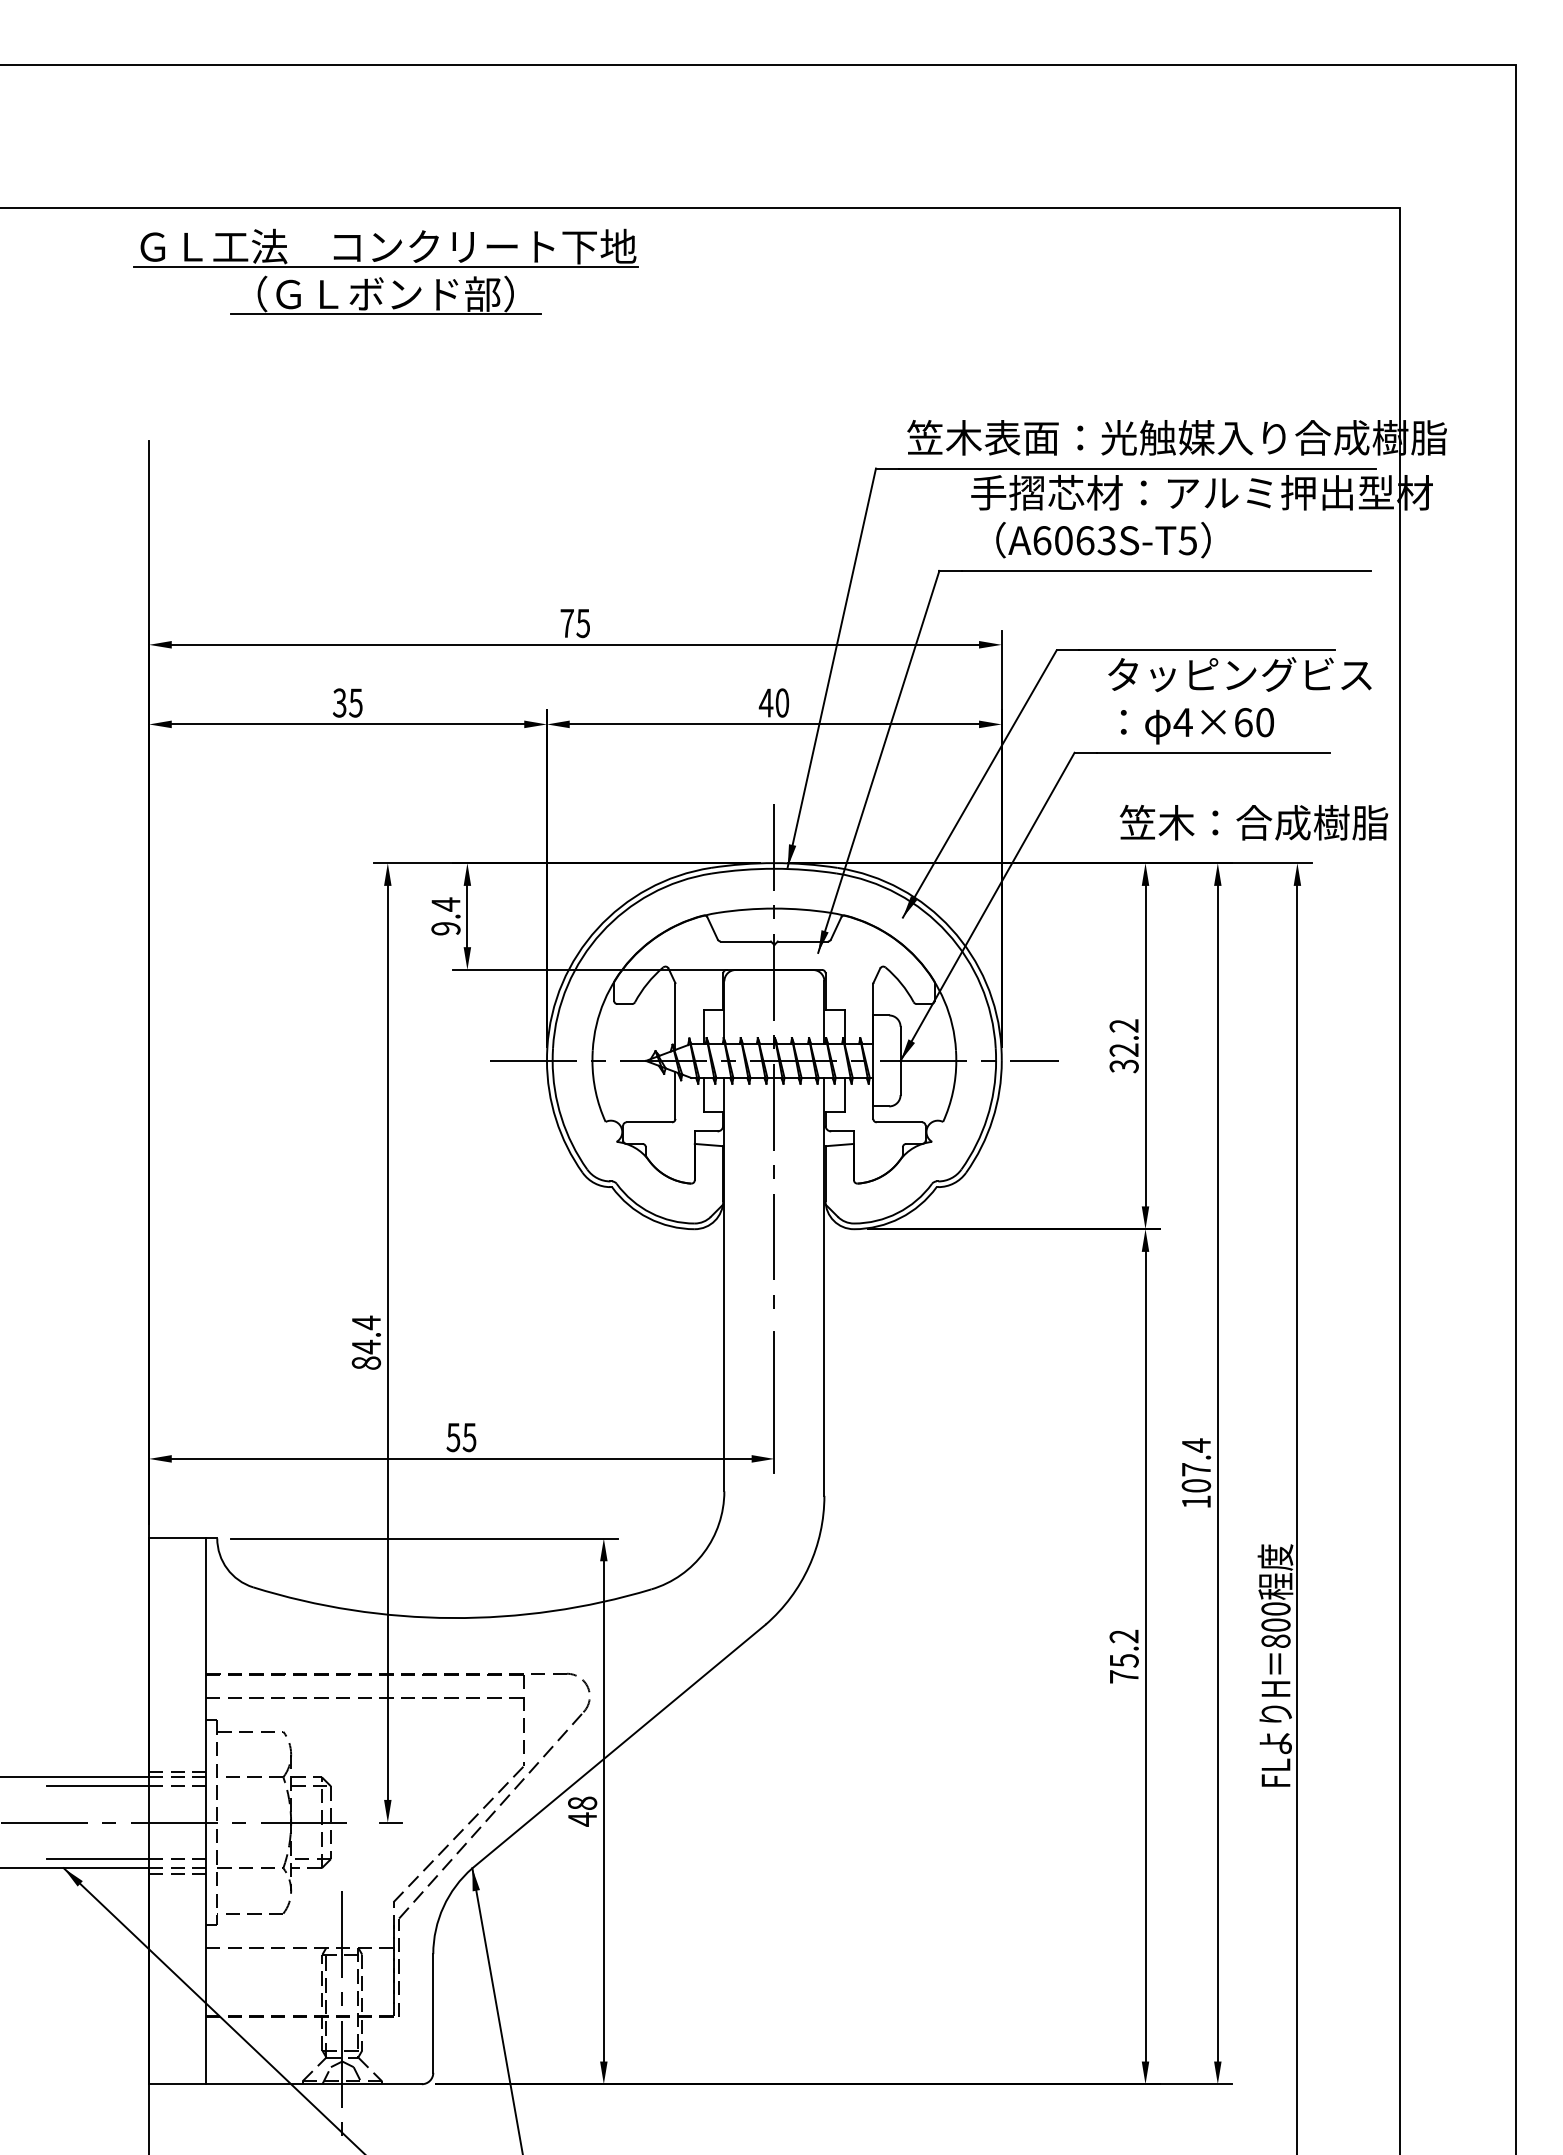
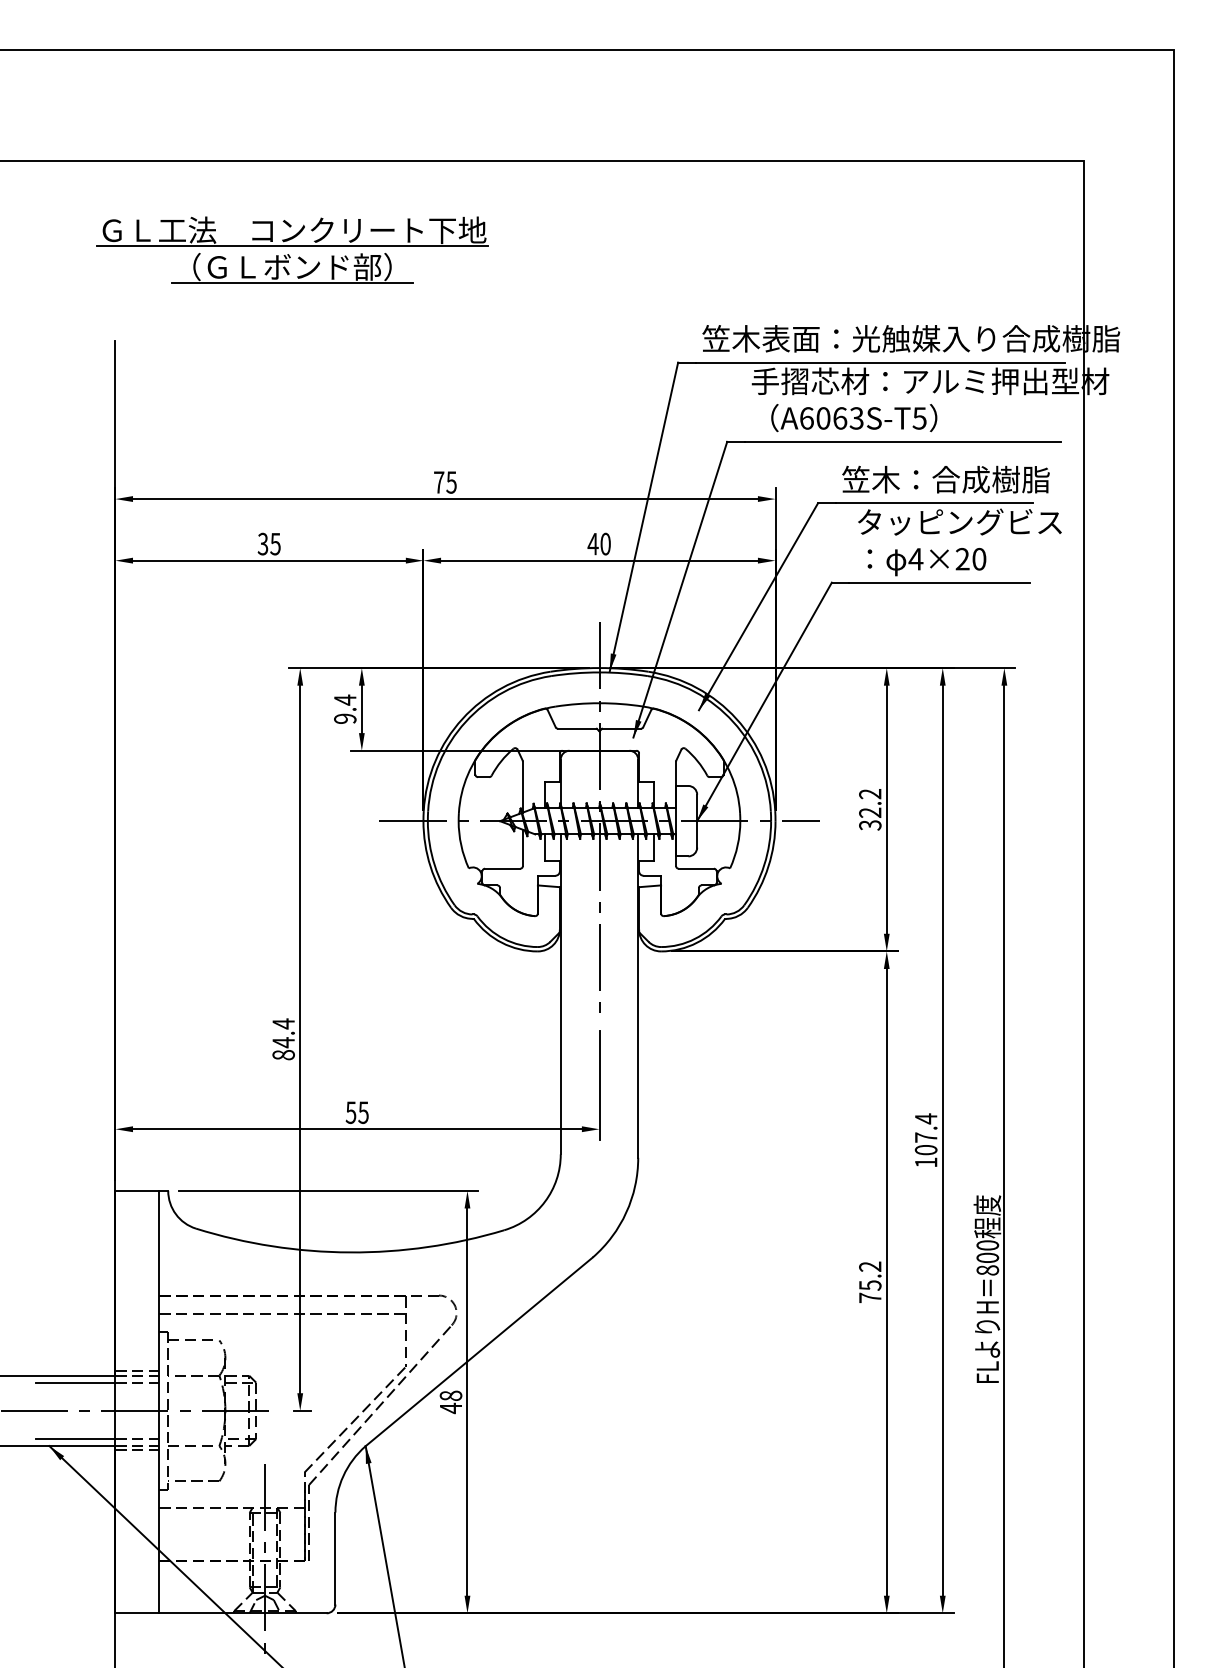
part: (385, 271) -> (292, 249), moved
text: (1243, 722) -> (962, 559), 4×60 -> 4×20
text: (1253, 822) -> (945, 479), moved

